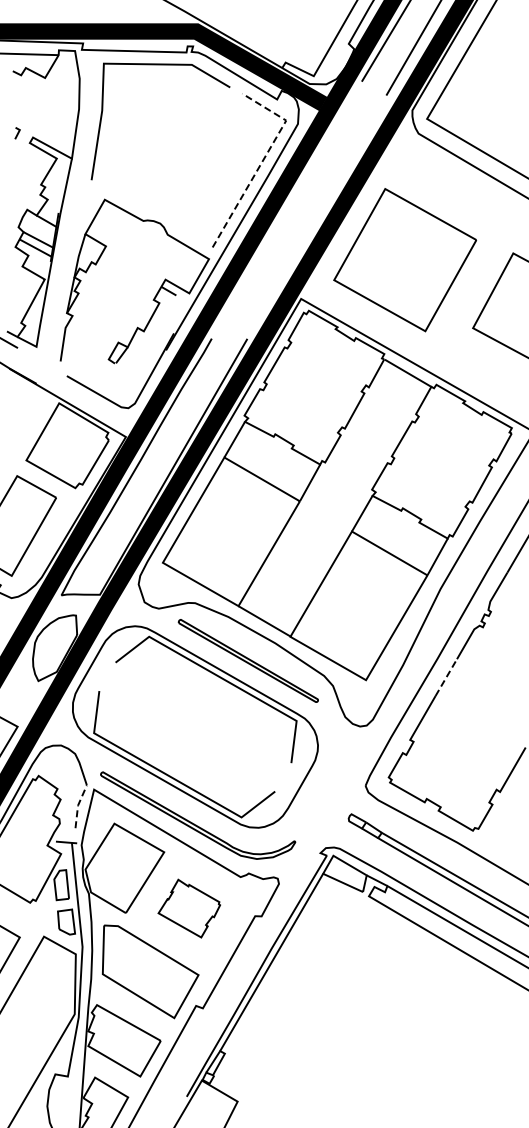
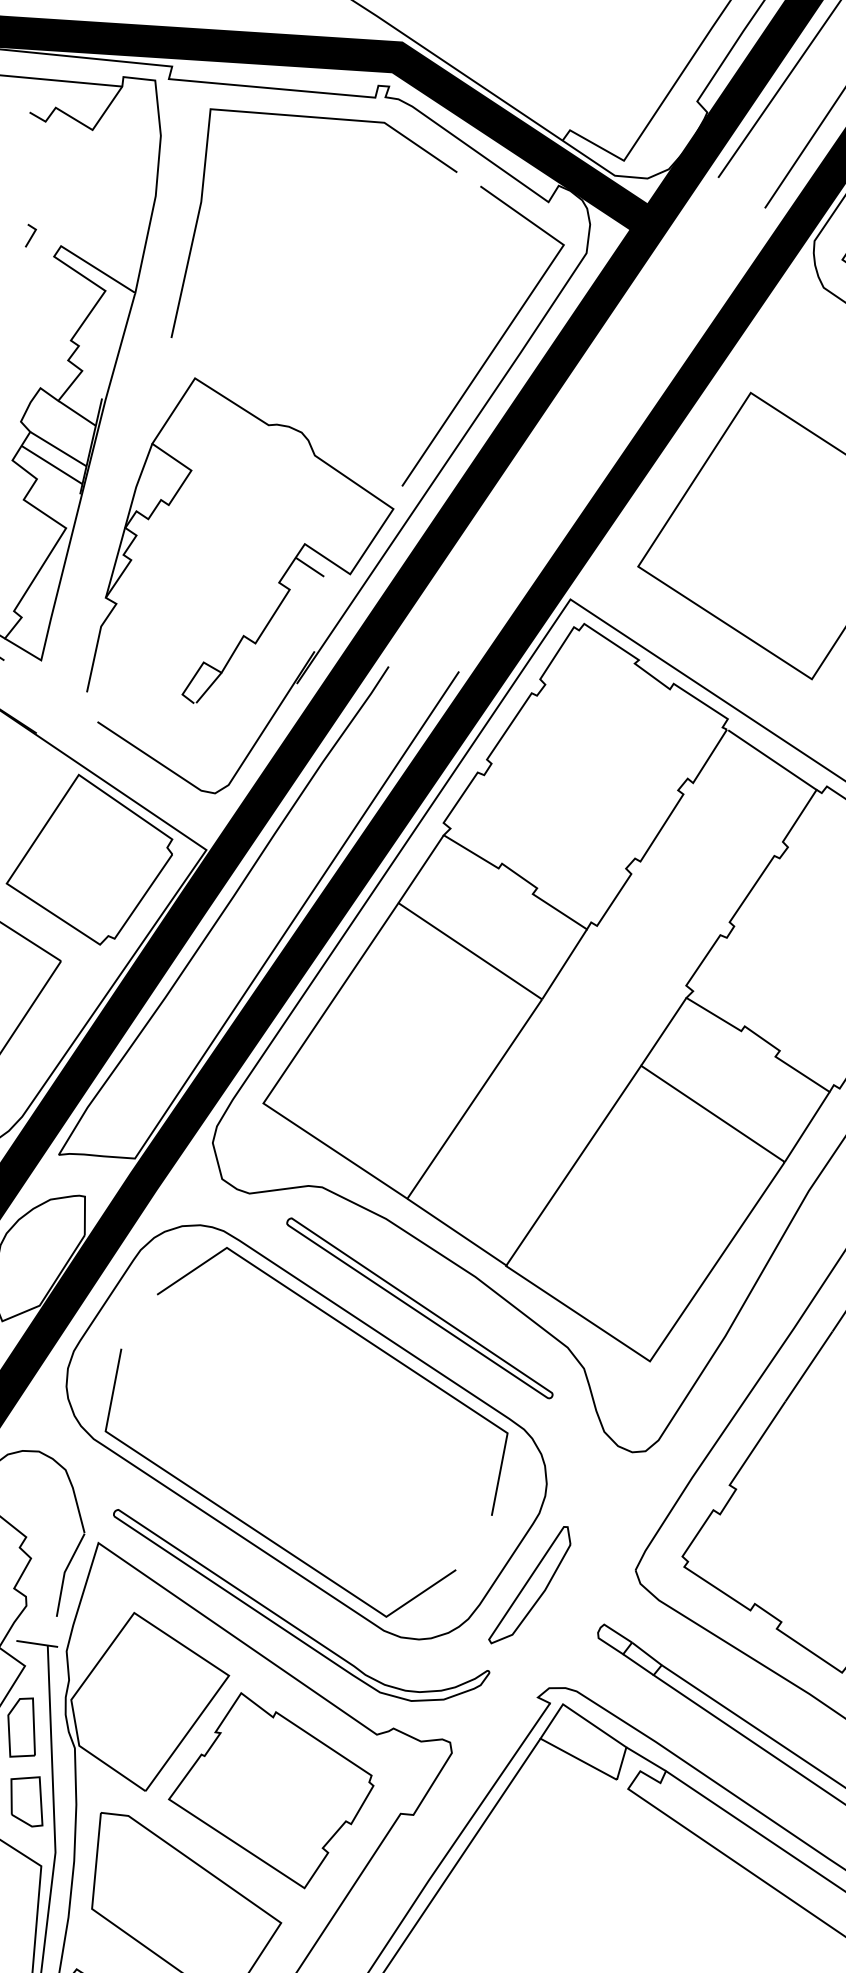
line: (262, 161) -> (511, 322), dashed -> solid
line: (446, 677) -> (809, 1366), dashed -> solid
part: (312, 796) -> (529, 1584), added
line: (78, 805) -> (65, 1572), dashed -> solid
part: (189, 908) -> (271, 1790), size x1.67

